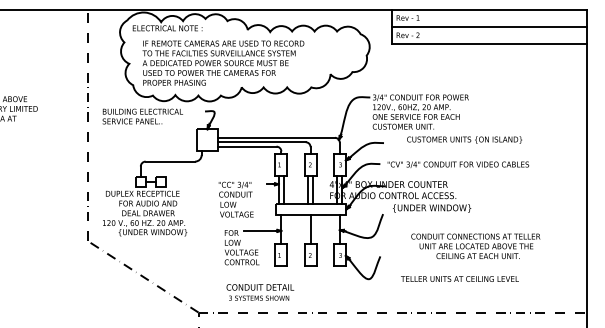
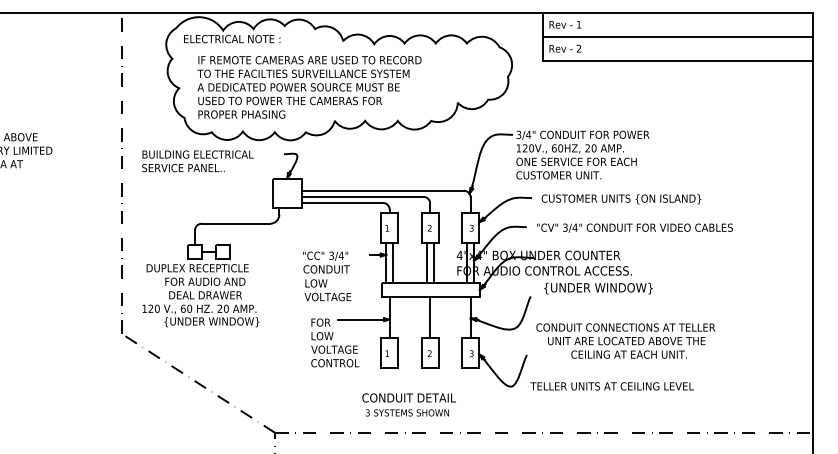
text: (464, 139) -> (621, 198), moved
text: (475, 246) -> (625, 341), moved
text: (459, 278) -> (611, 385), moved
text: (260, 292) -> (409, 404), moved

